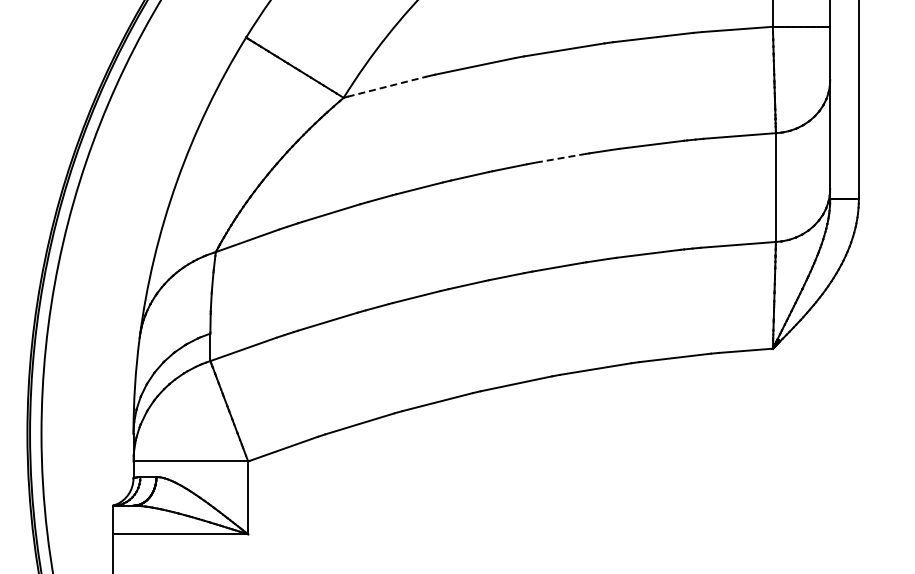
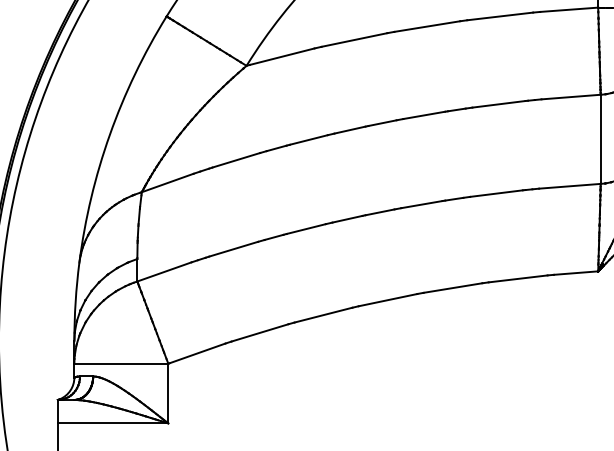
line: (387, 86) -> (282, 56), dashed -> solid
line: (560, 158) -> (424, 115), dashed -> solid

